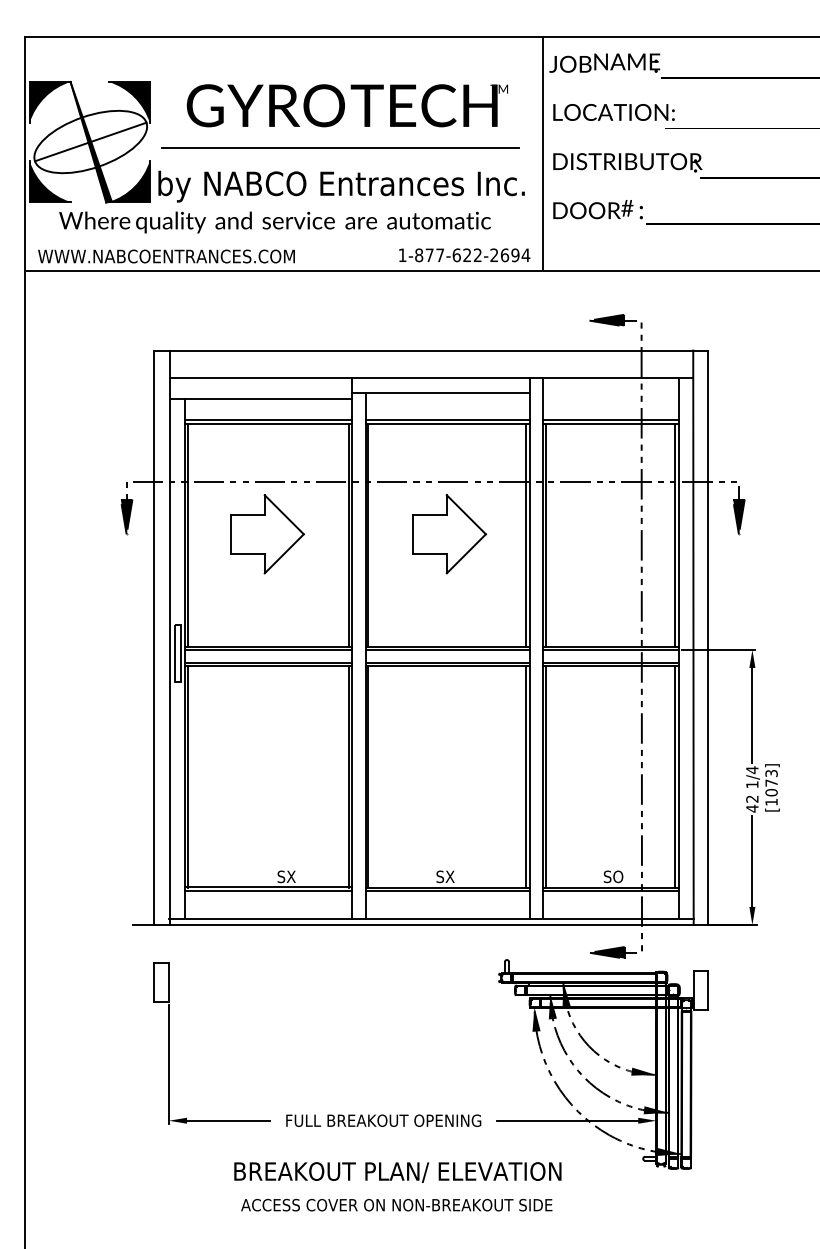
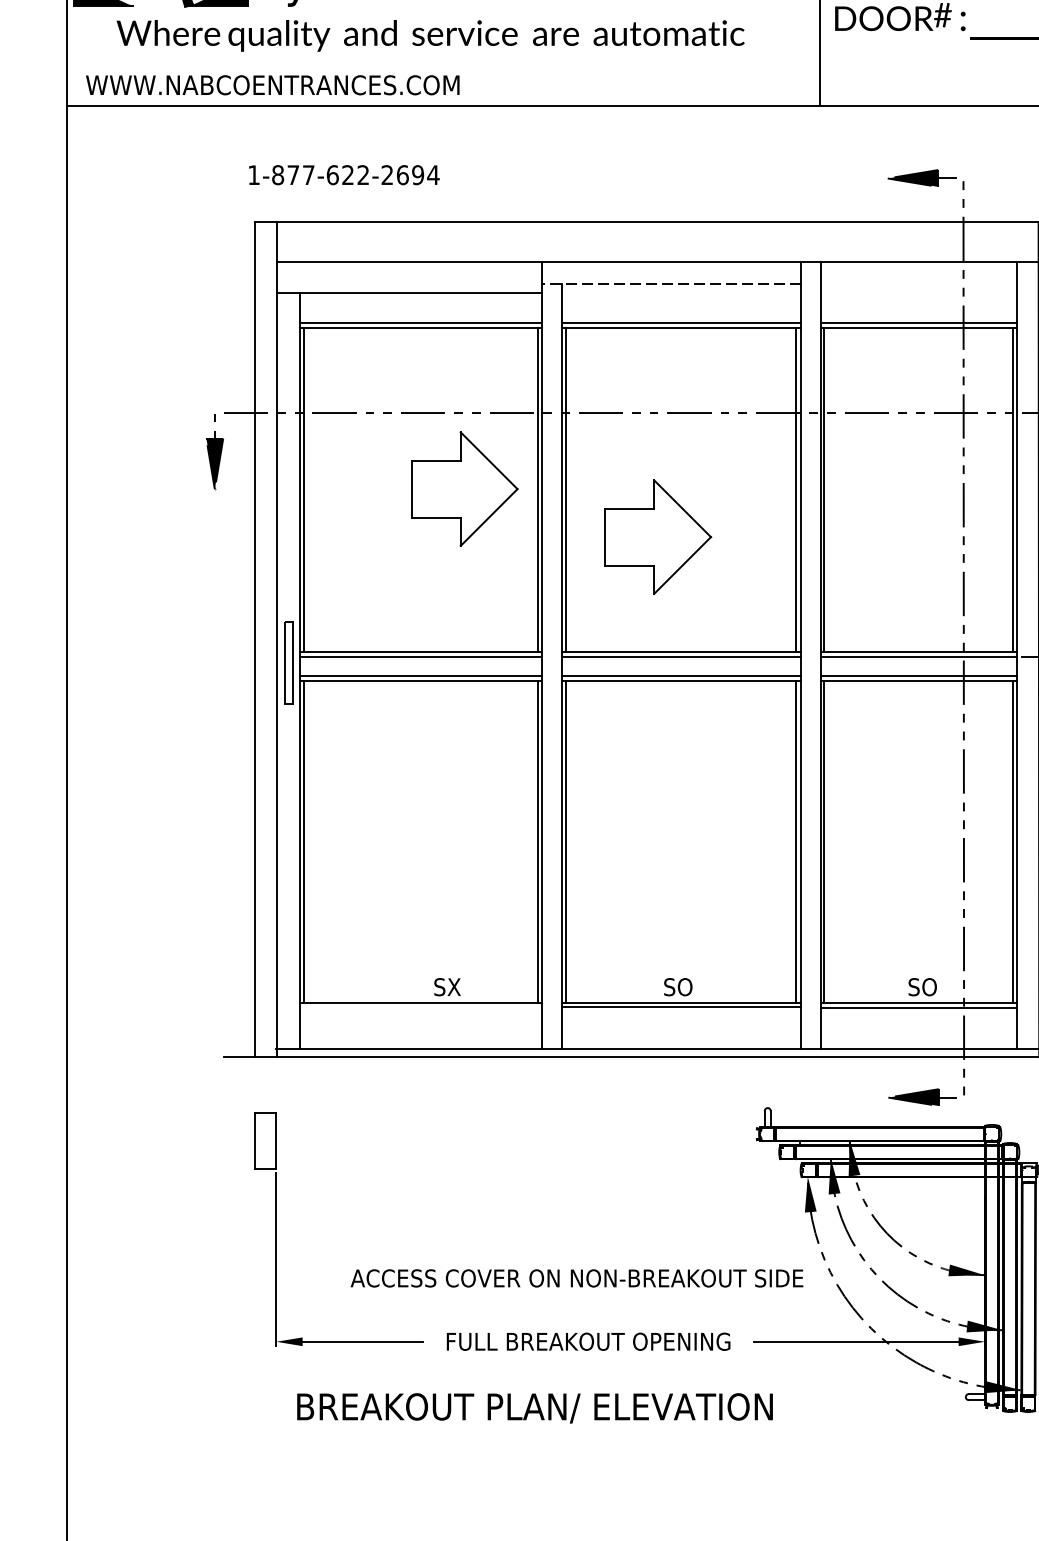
text: (464, 255) -> (344, 175), moved
line: (440, 392) -> (671, 282), solid -> dashed
part: (267, 534) -> (464, 489), moved
part: (449, 534) -> (658, 537), moved
text: (445, 876) -> (678, 986), SX -> SO
line: (267, 890) -> (419, 1007), removed
text: (397, 1172) -> (534, 1408), moved
text: (396, 1204) -> (576, 1277), moved

